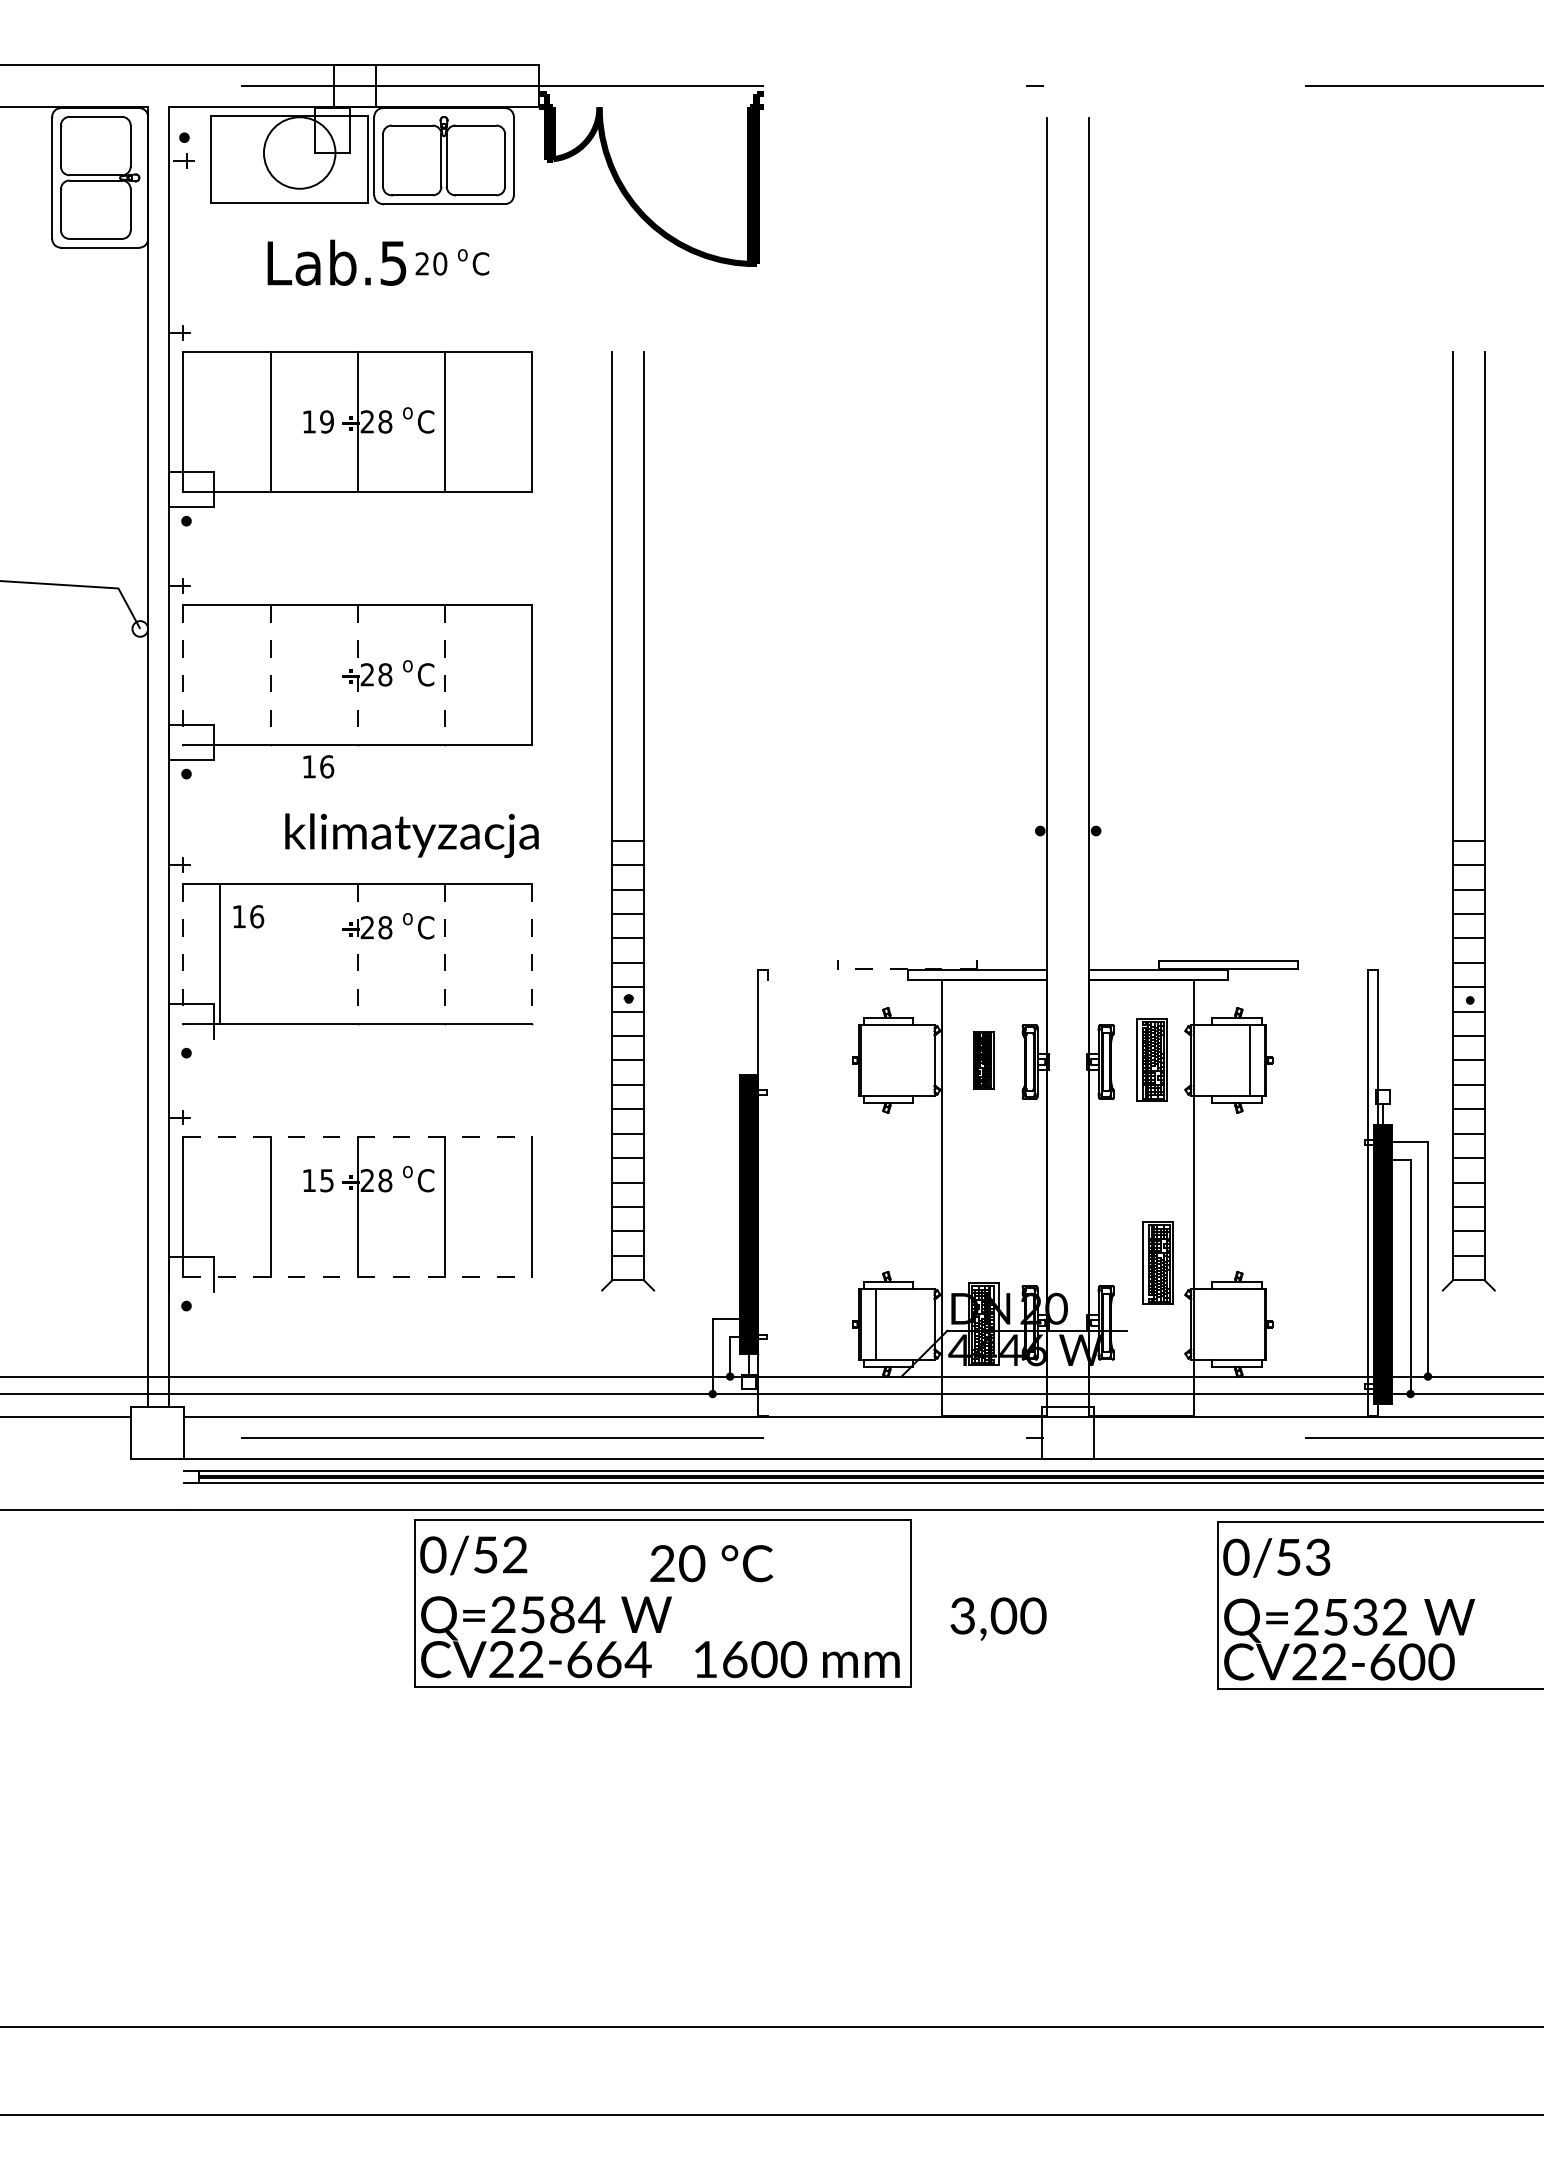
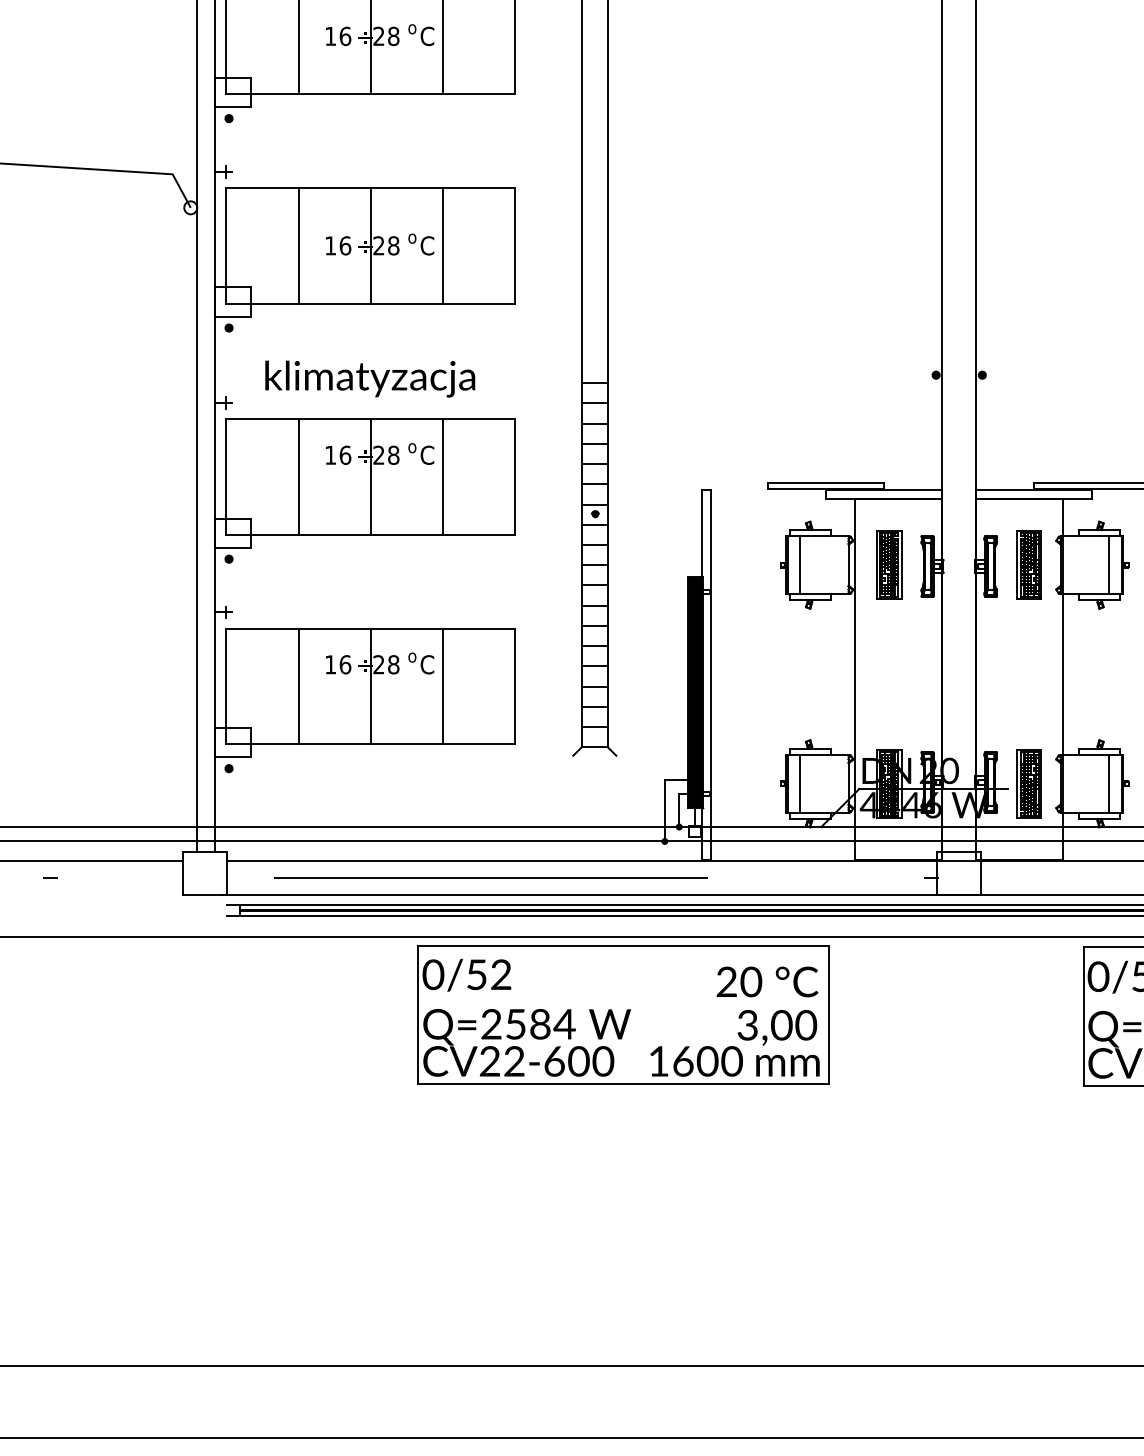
text: (327, 421) -> (345, 36), 19 -> 16
line: (183, 674) -> (226, 245), dashed -> solid
line: (270, 674) -> (298, 245), dashed -> solid
line: (357, 674) -> (370, 245), dashed -> solid
line: (445, 674) -> (443, 245), dashed -> solid
text: (318, 766) -> (338, 245), moved
text: (411, 835) -> (369, 378), moved
text: (248, 916) -> (338, 455), moved
line: (219, 953) -> (298, 476), moved
line: (183, 954) -> (226, 477), dashed -> solid
line: (357, 954) -> (370, 477), dashed -> solid
line: (445, 954) -> (443, 477), dashed -> solid
line: (532, 954) -> (515, 477), dashed -> solid
line: (907, 961) -> (826, 483), added
line: (907, 968) -> (826, 489), dashed -> solid
line: (191, 1039) -> (233, 547), added
part: (983, 1059) -> (889, 564), size x1.43
line: (876, 1060) -> (800, 565), added
line: (358, 1137) -> (371, 629), dashed -> solid
text: (327, 1180) -> (345, 664), 15 -> 16
line: (768, 1198) -> (711, 679), added
part: (1157, 1262) -> (1028, 783), moved
line: (358, 1276) -> (371, 744), dashed -> solid
line: (191, 1292) -> (233, 757), added
line: (1249, 1324) -> (1109, 783), added
text: (711, 1563) -> (767, 981), moved
text: (998, 1618) -> (777, 1027), moved
text: (623, 1659) -> (590, 1061), CV22-664 -> CV22-600

